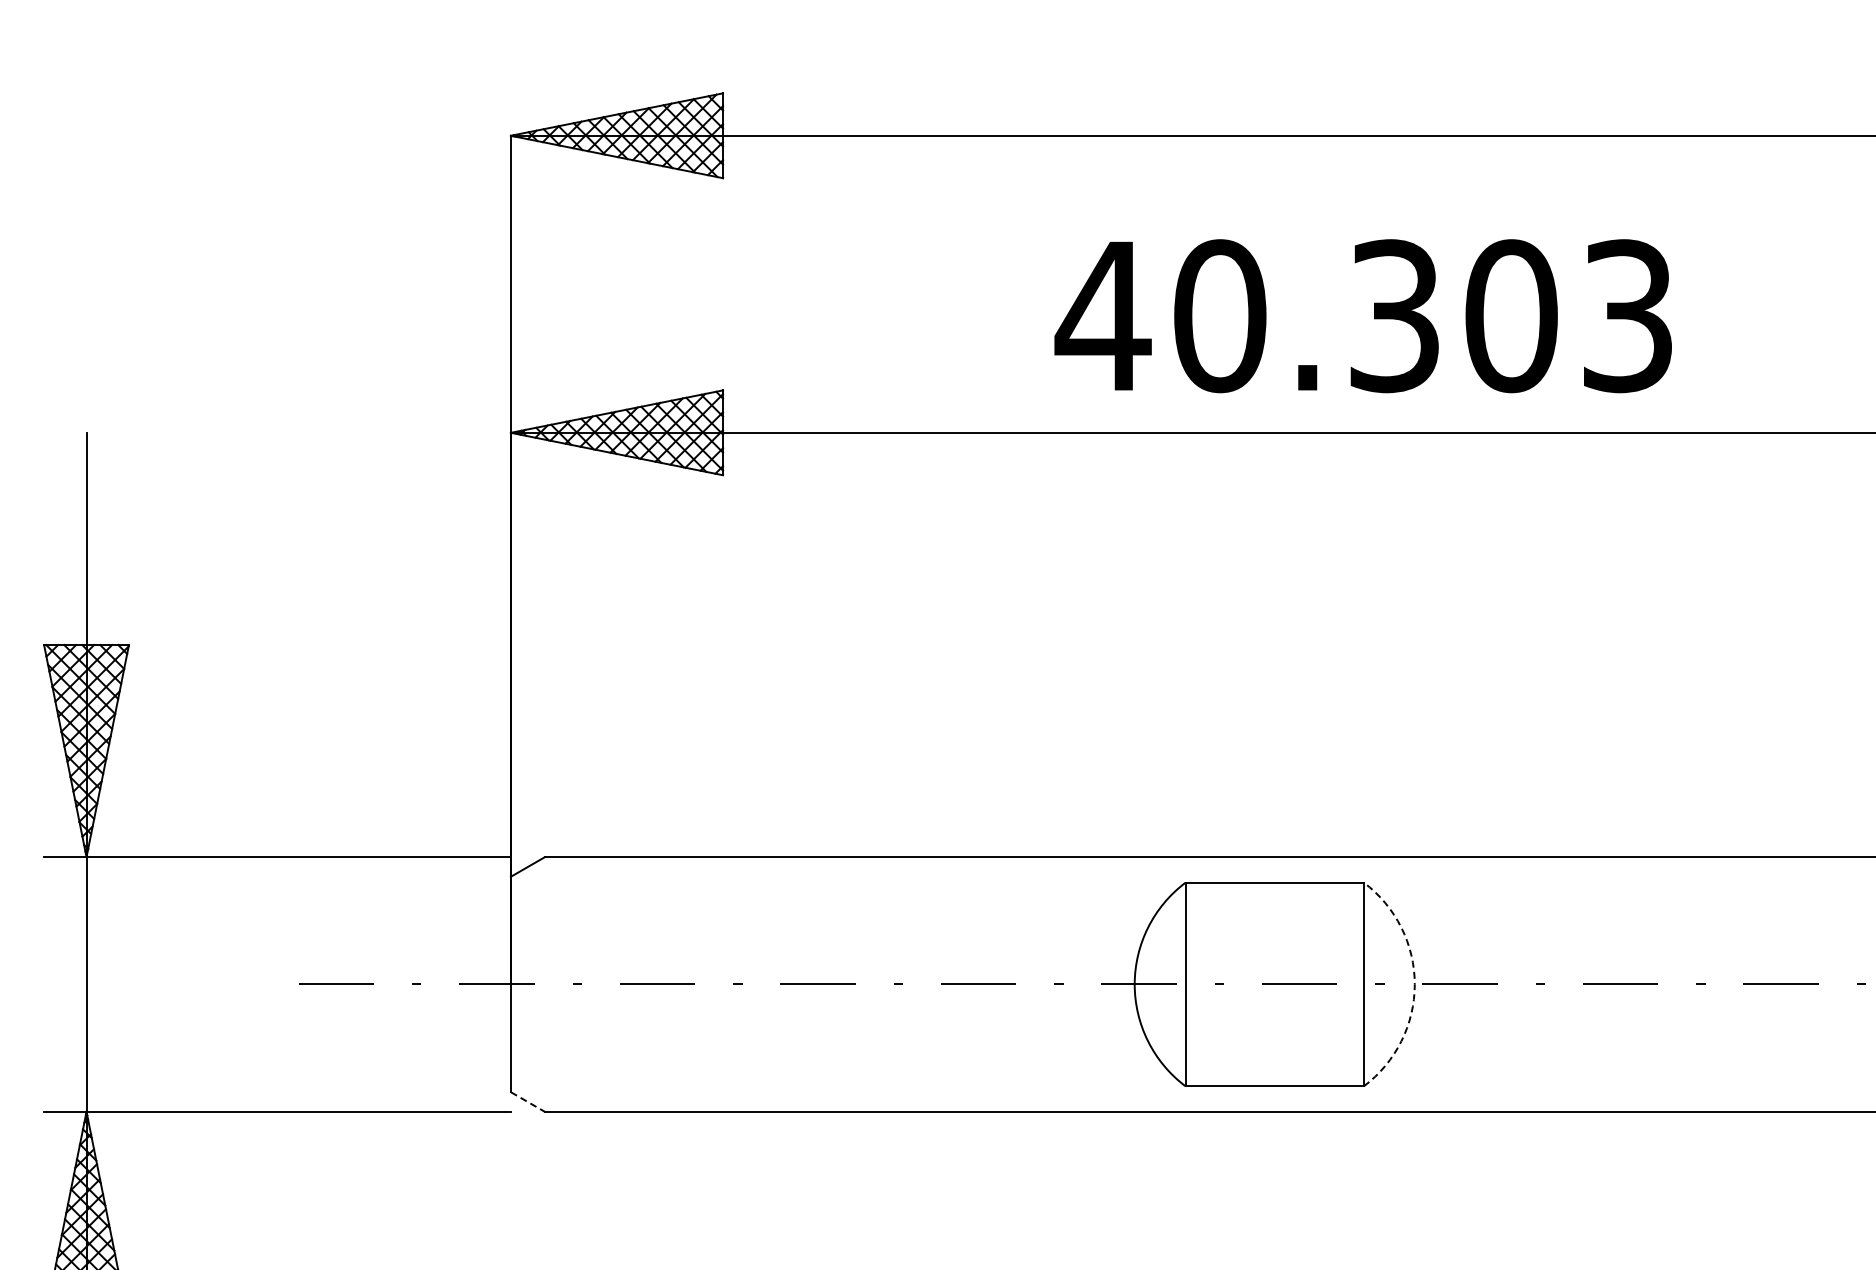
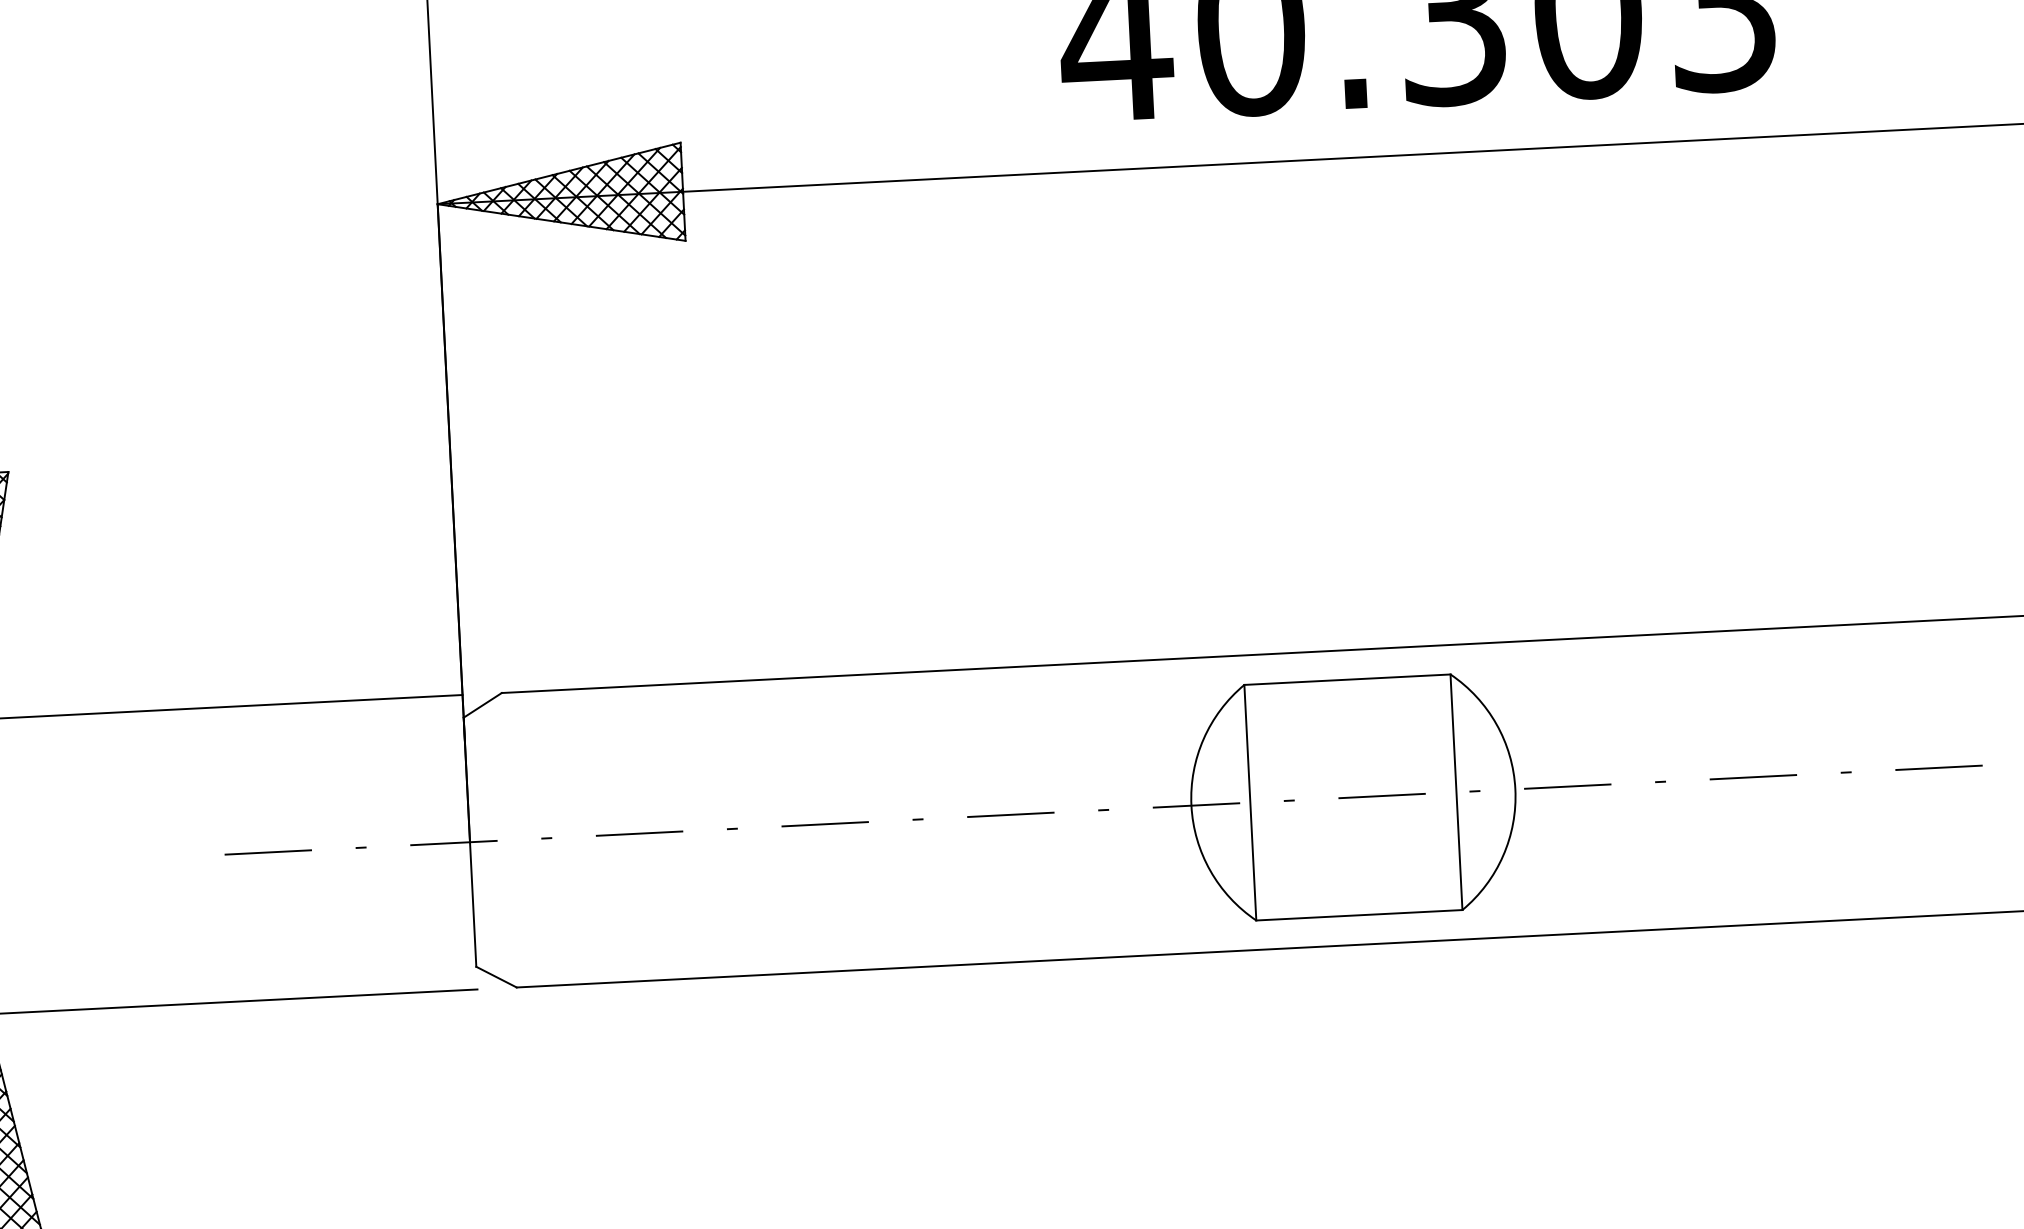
arc: (1414, 984) -> (1515, 789), dashed -> solid
line: (527, 1102) -> (496, 977), dashed -> solid

